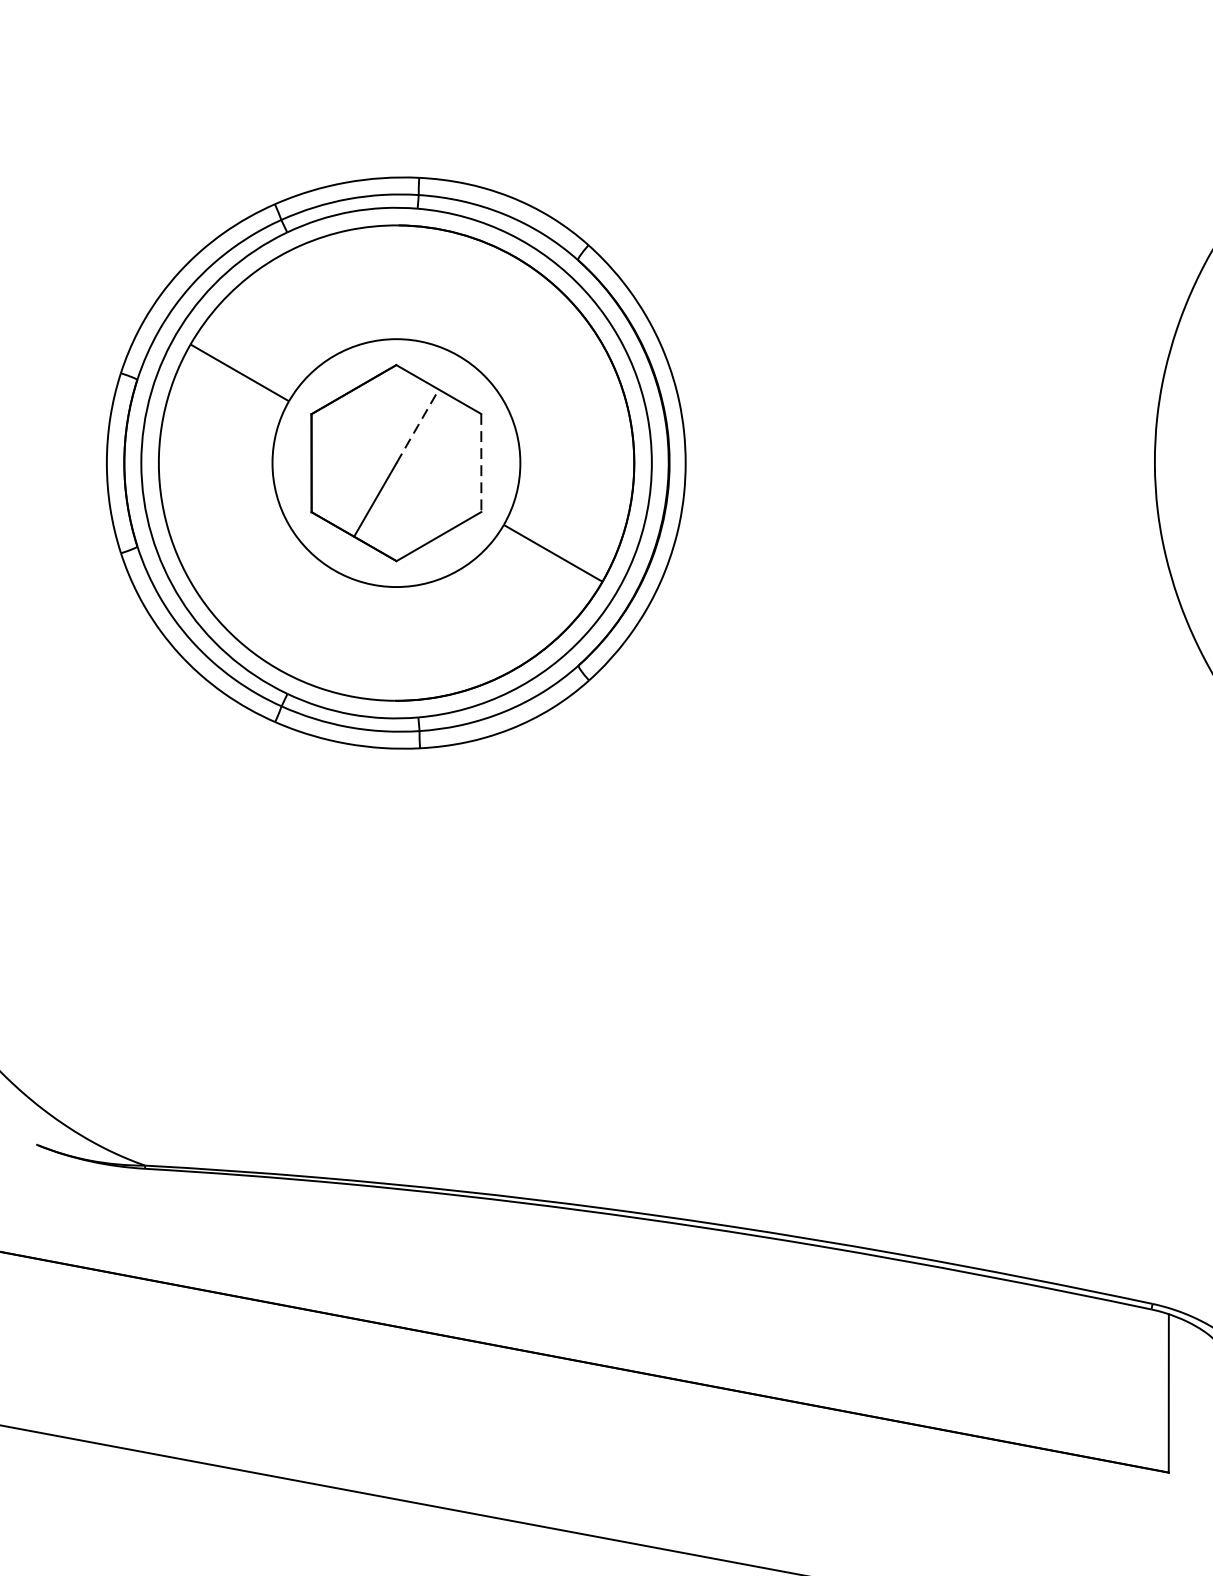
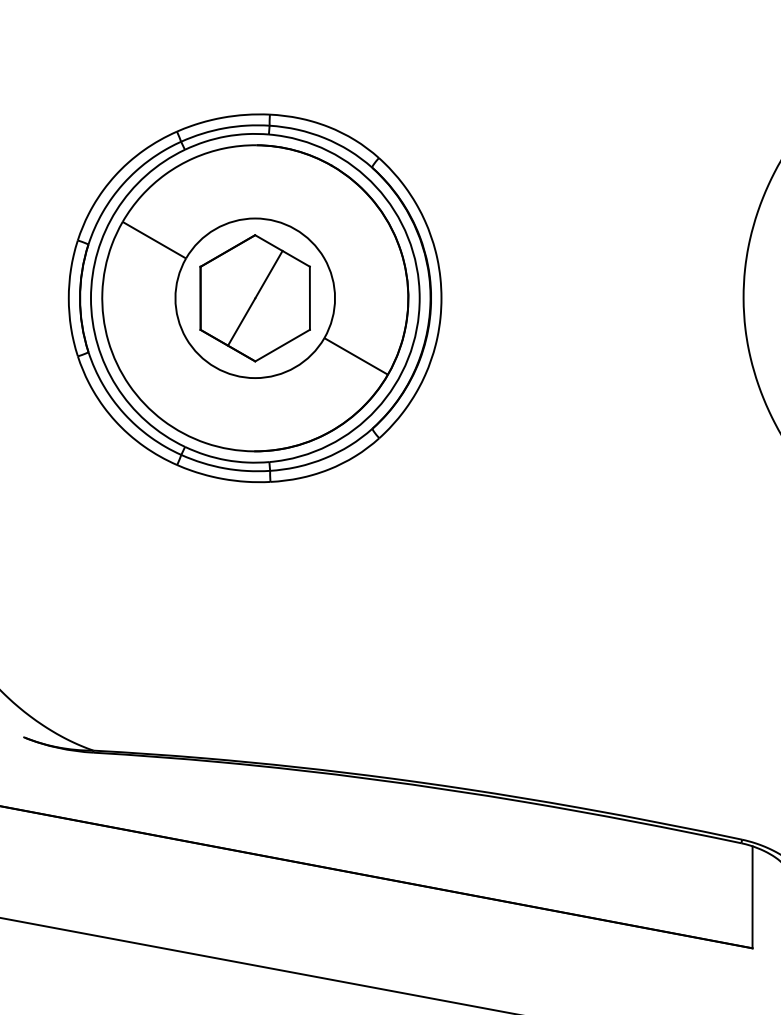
line: (418, 426) -> (269, 274), dashed -> solid
line: (480, 463) -> (309, 298), dashed -> solid

